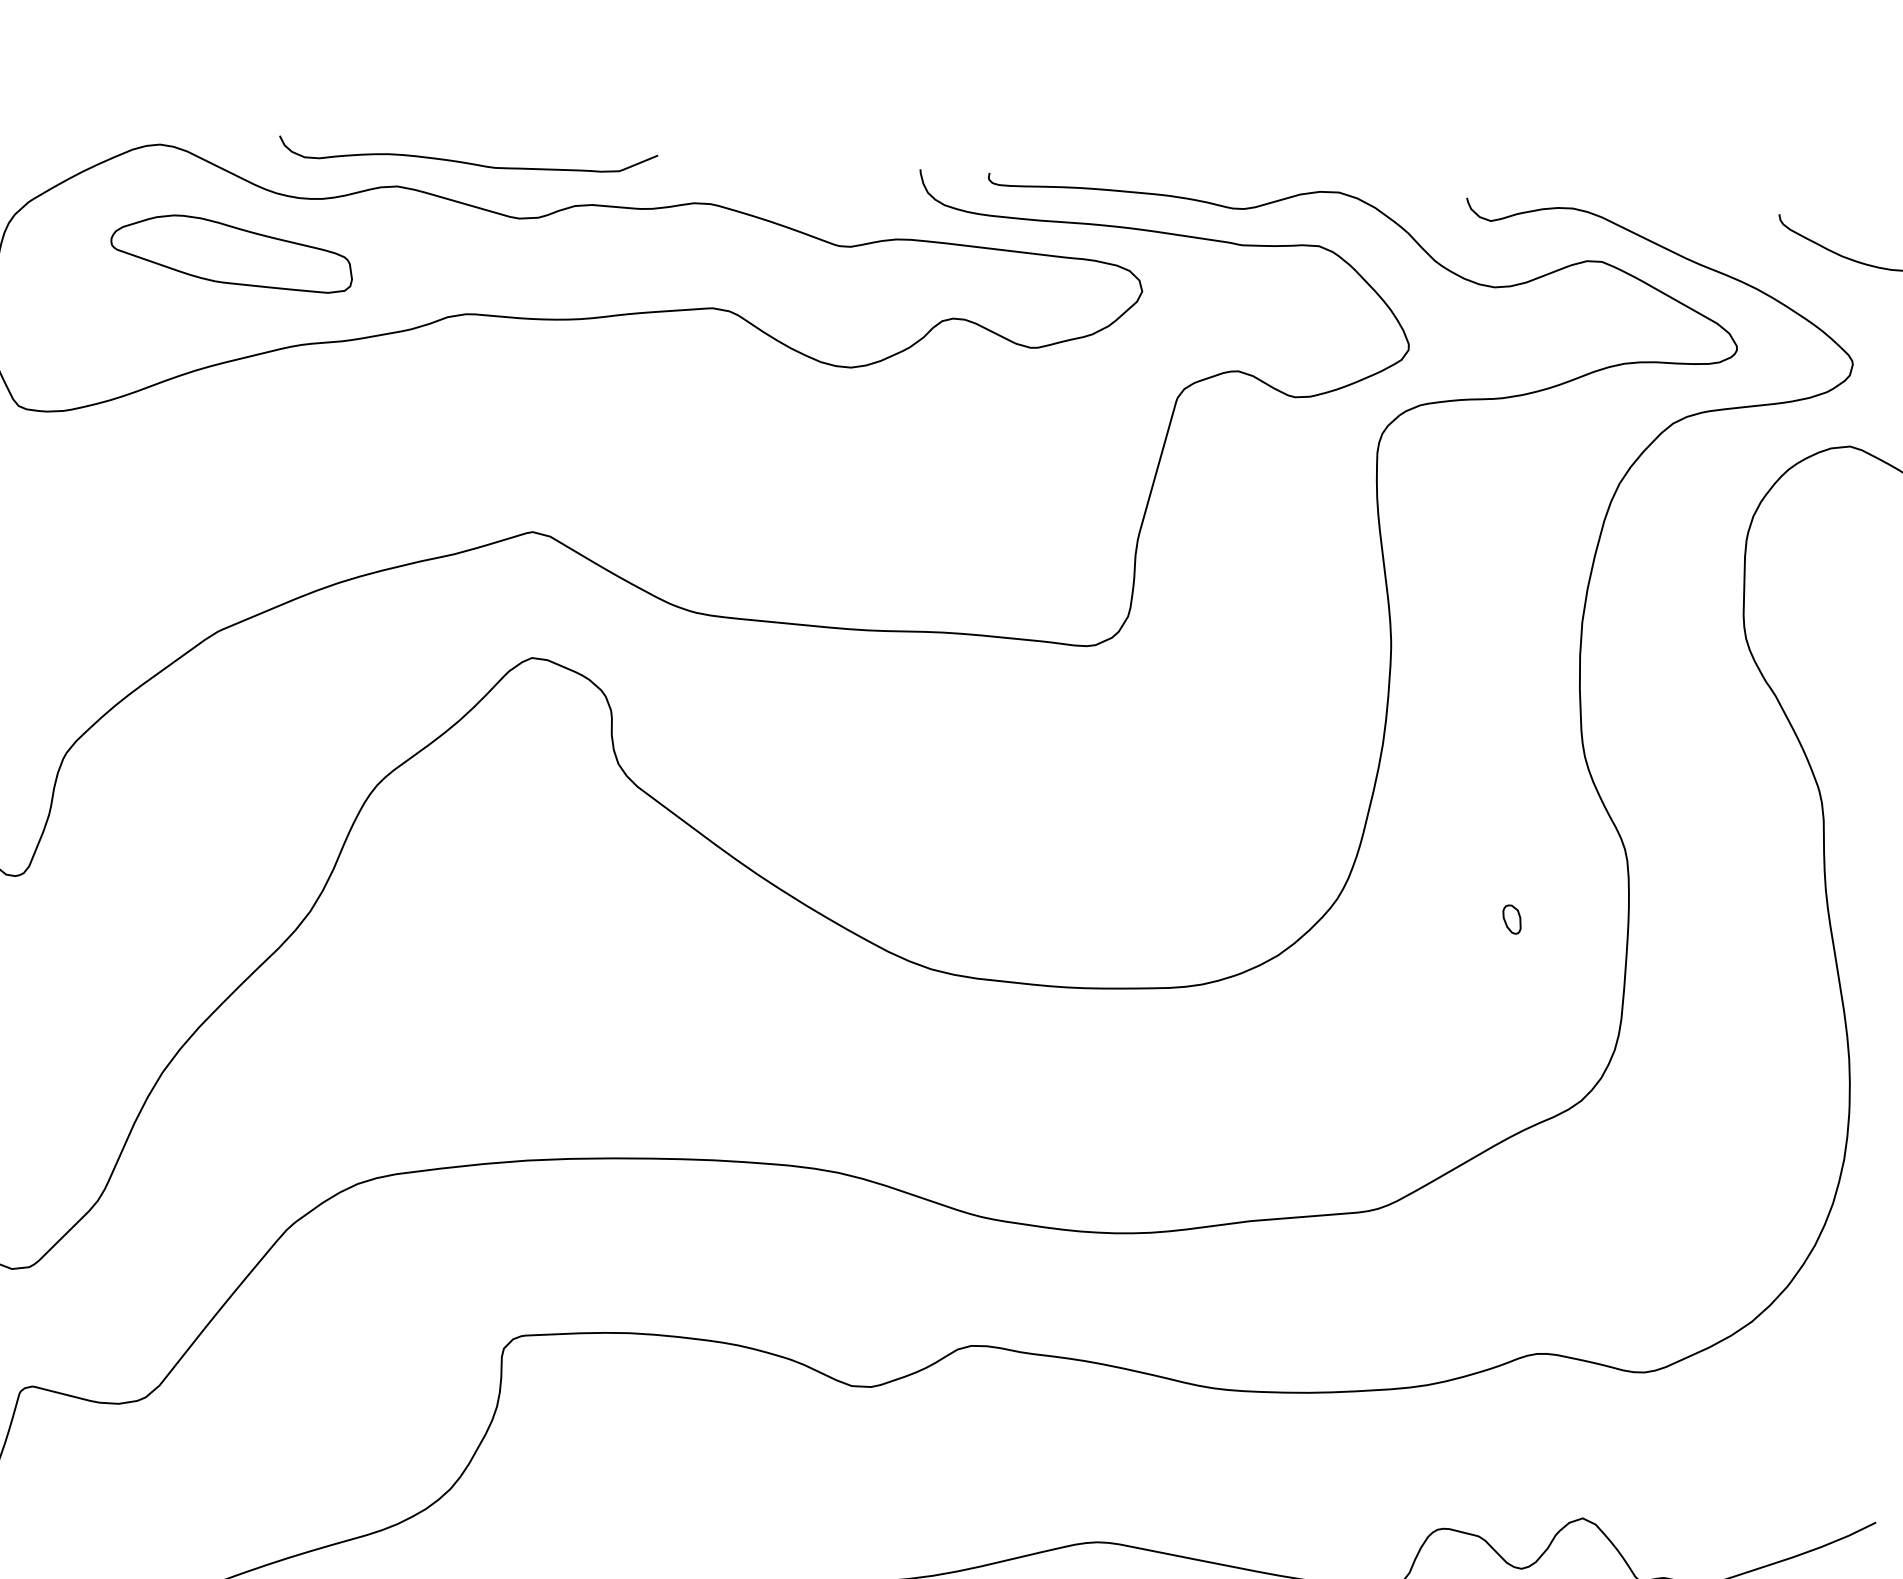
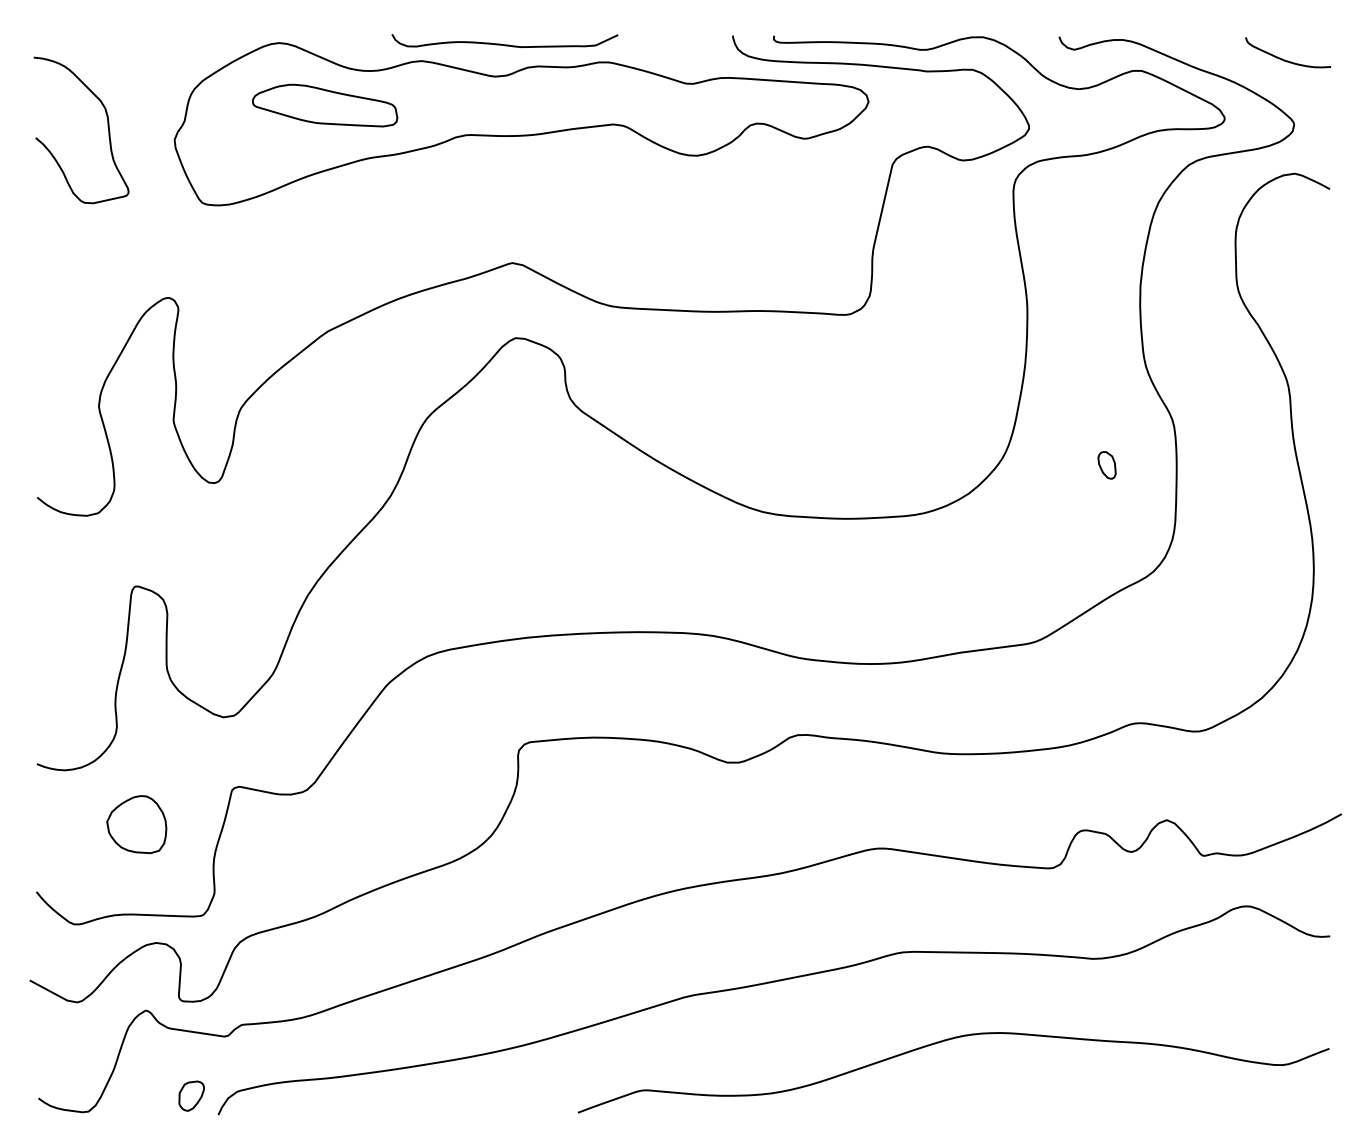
curve: (467, 162) -> (504, 44), moved
part: (1512, 919) -> (1107, 465), size x1.6

